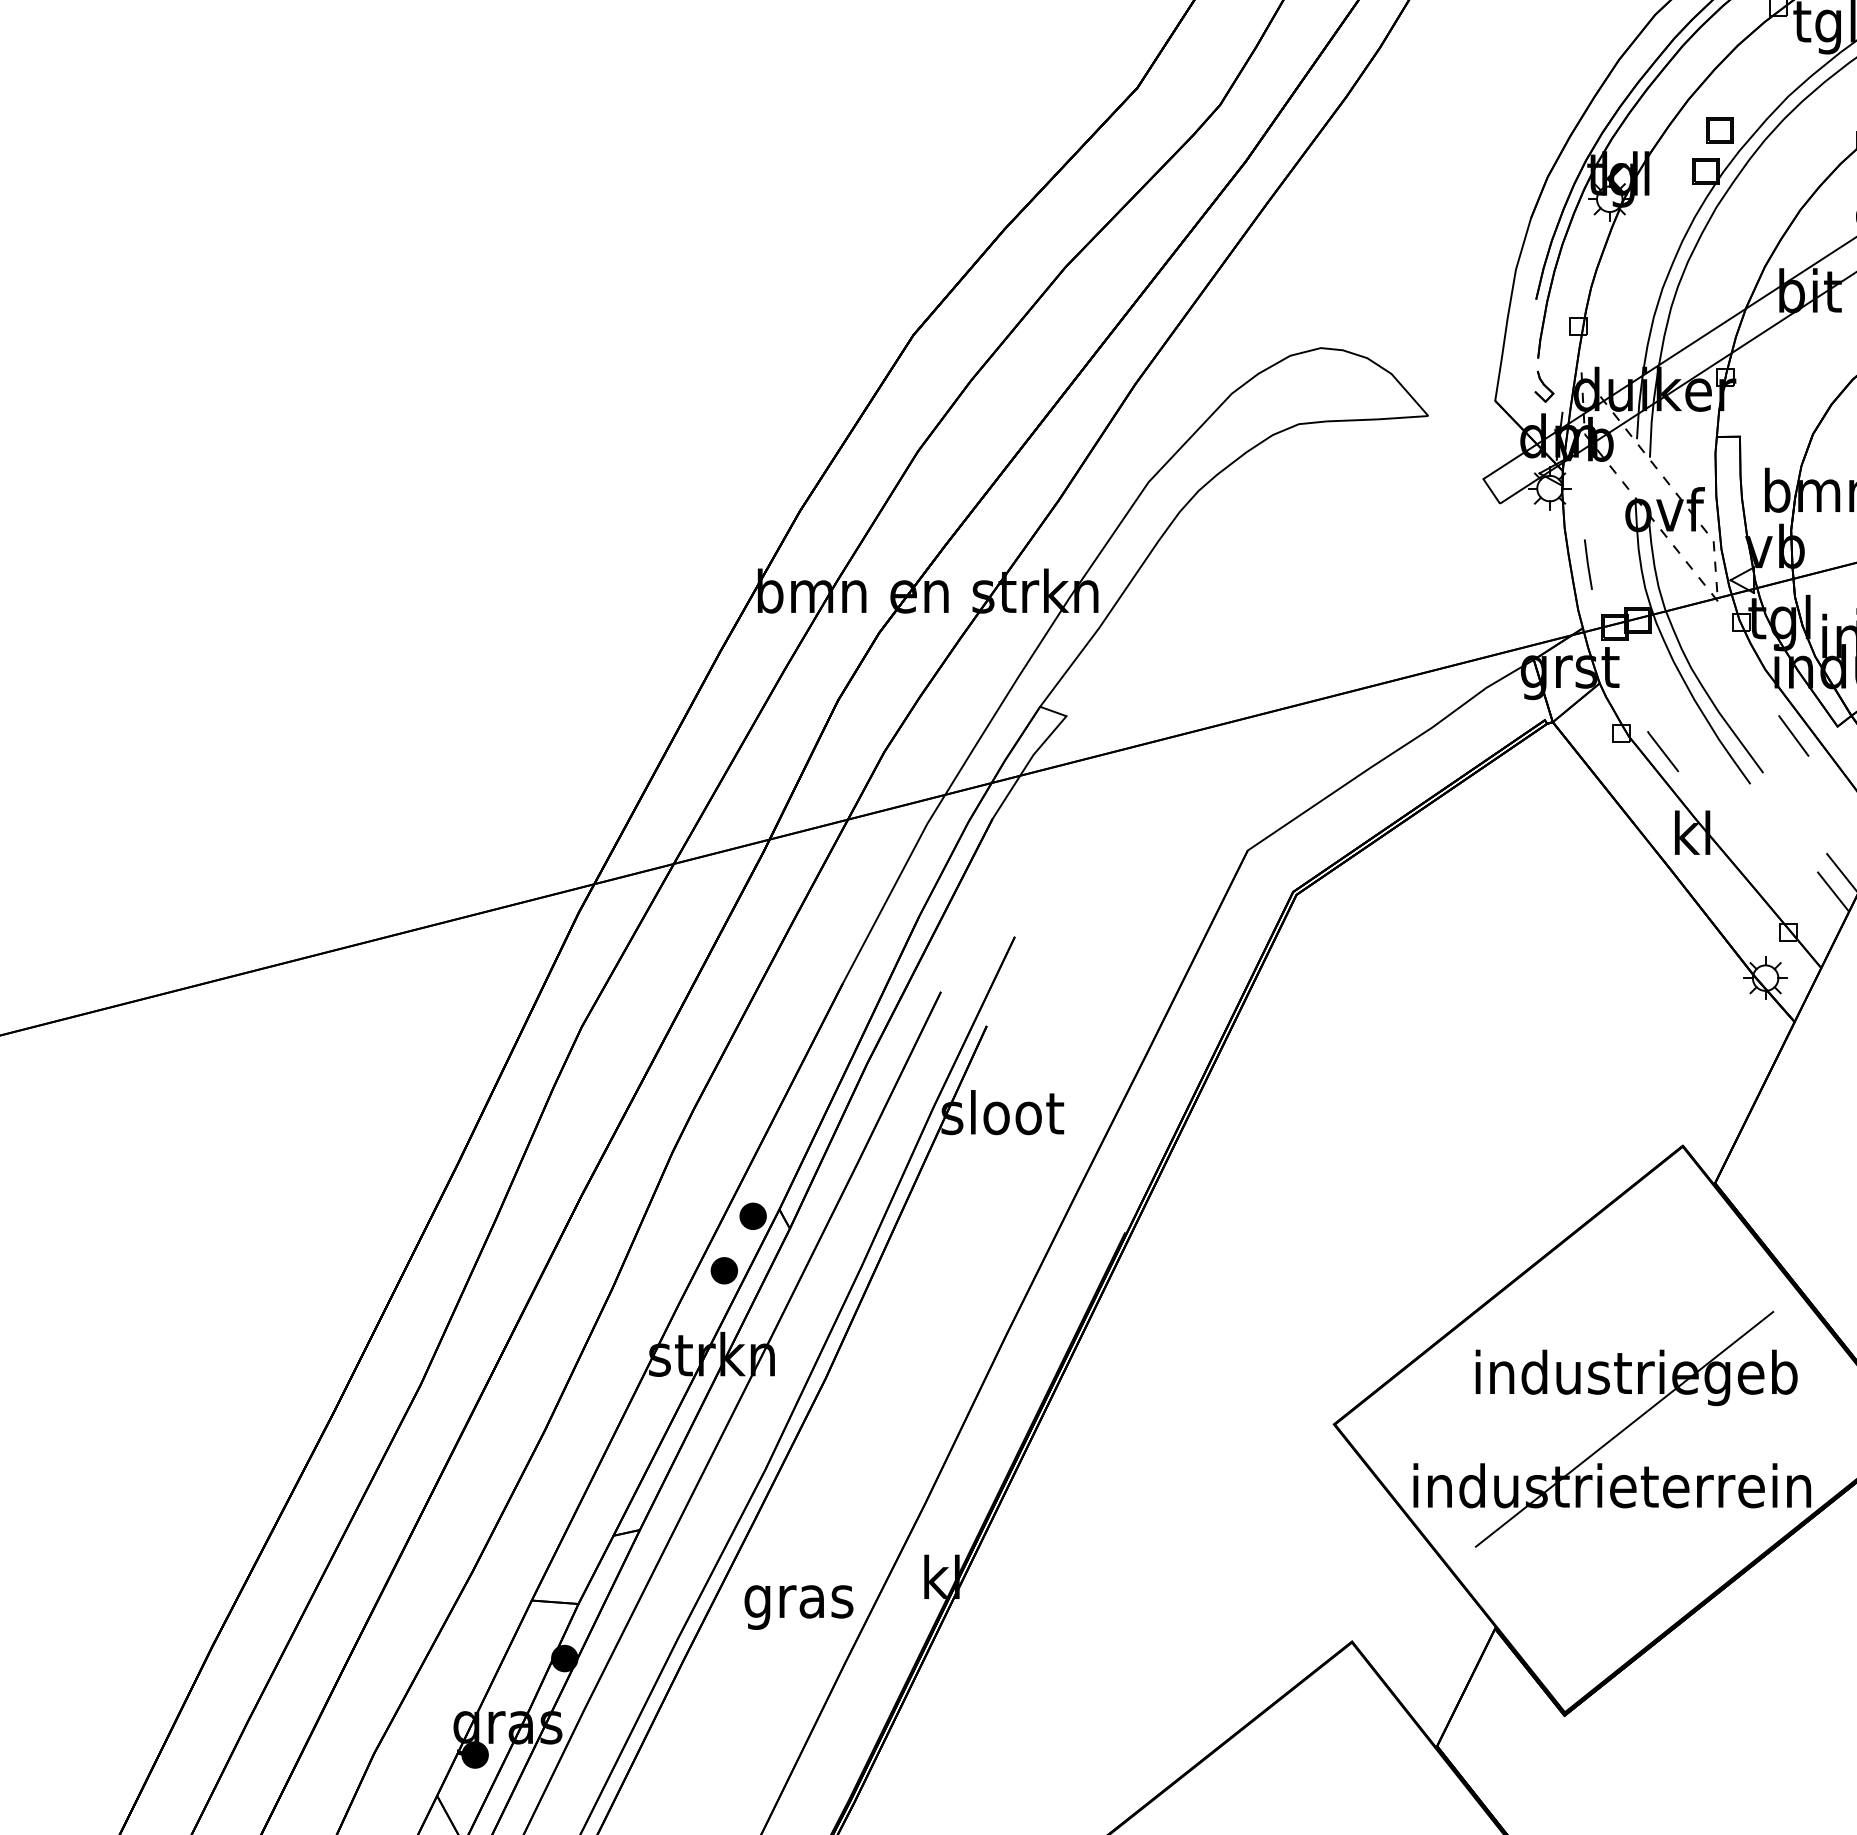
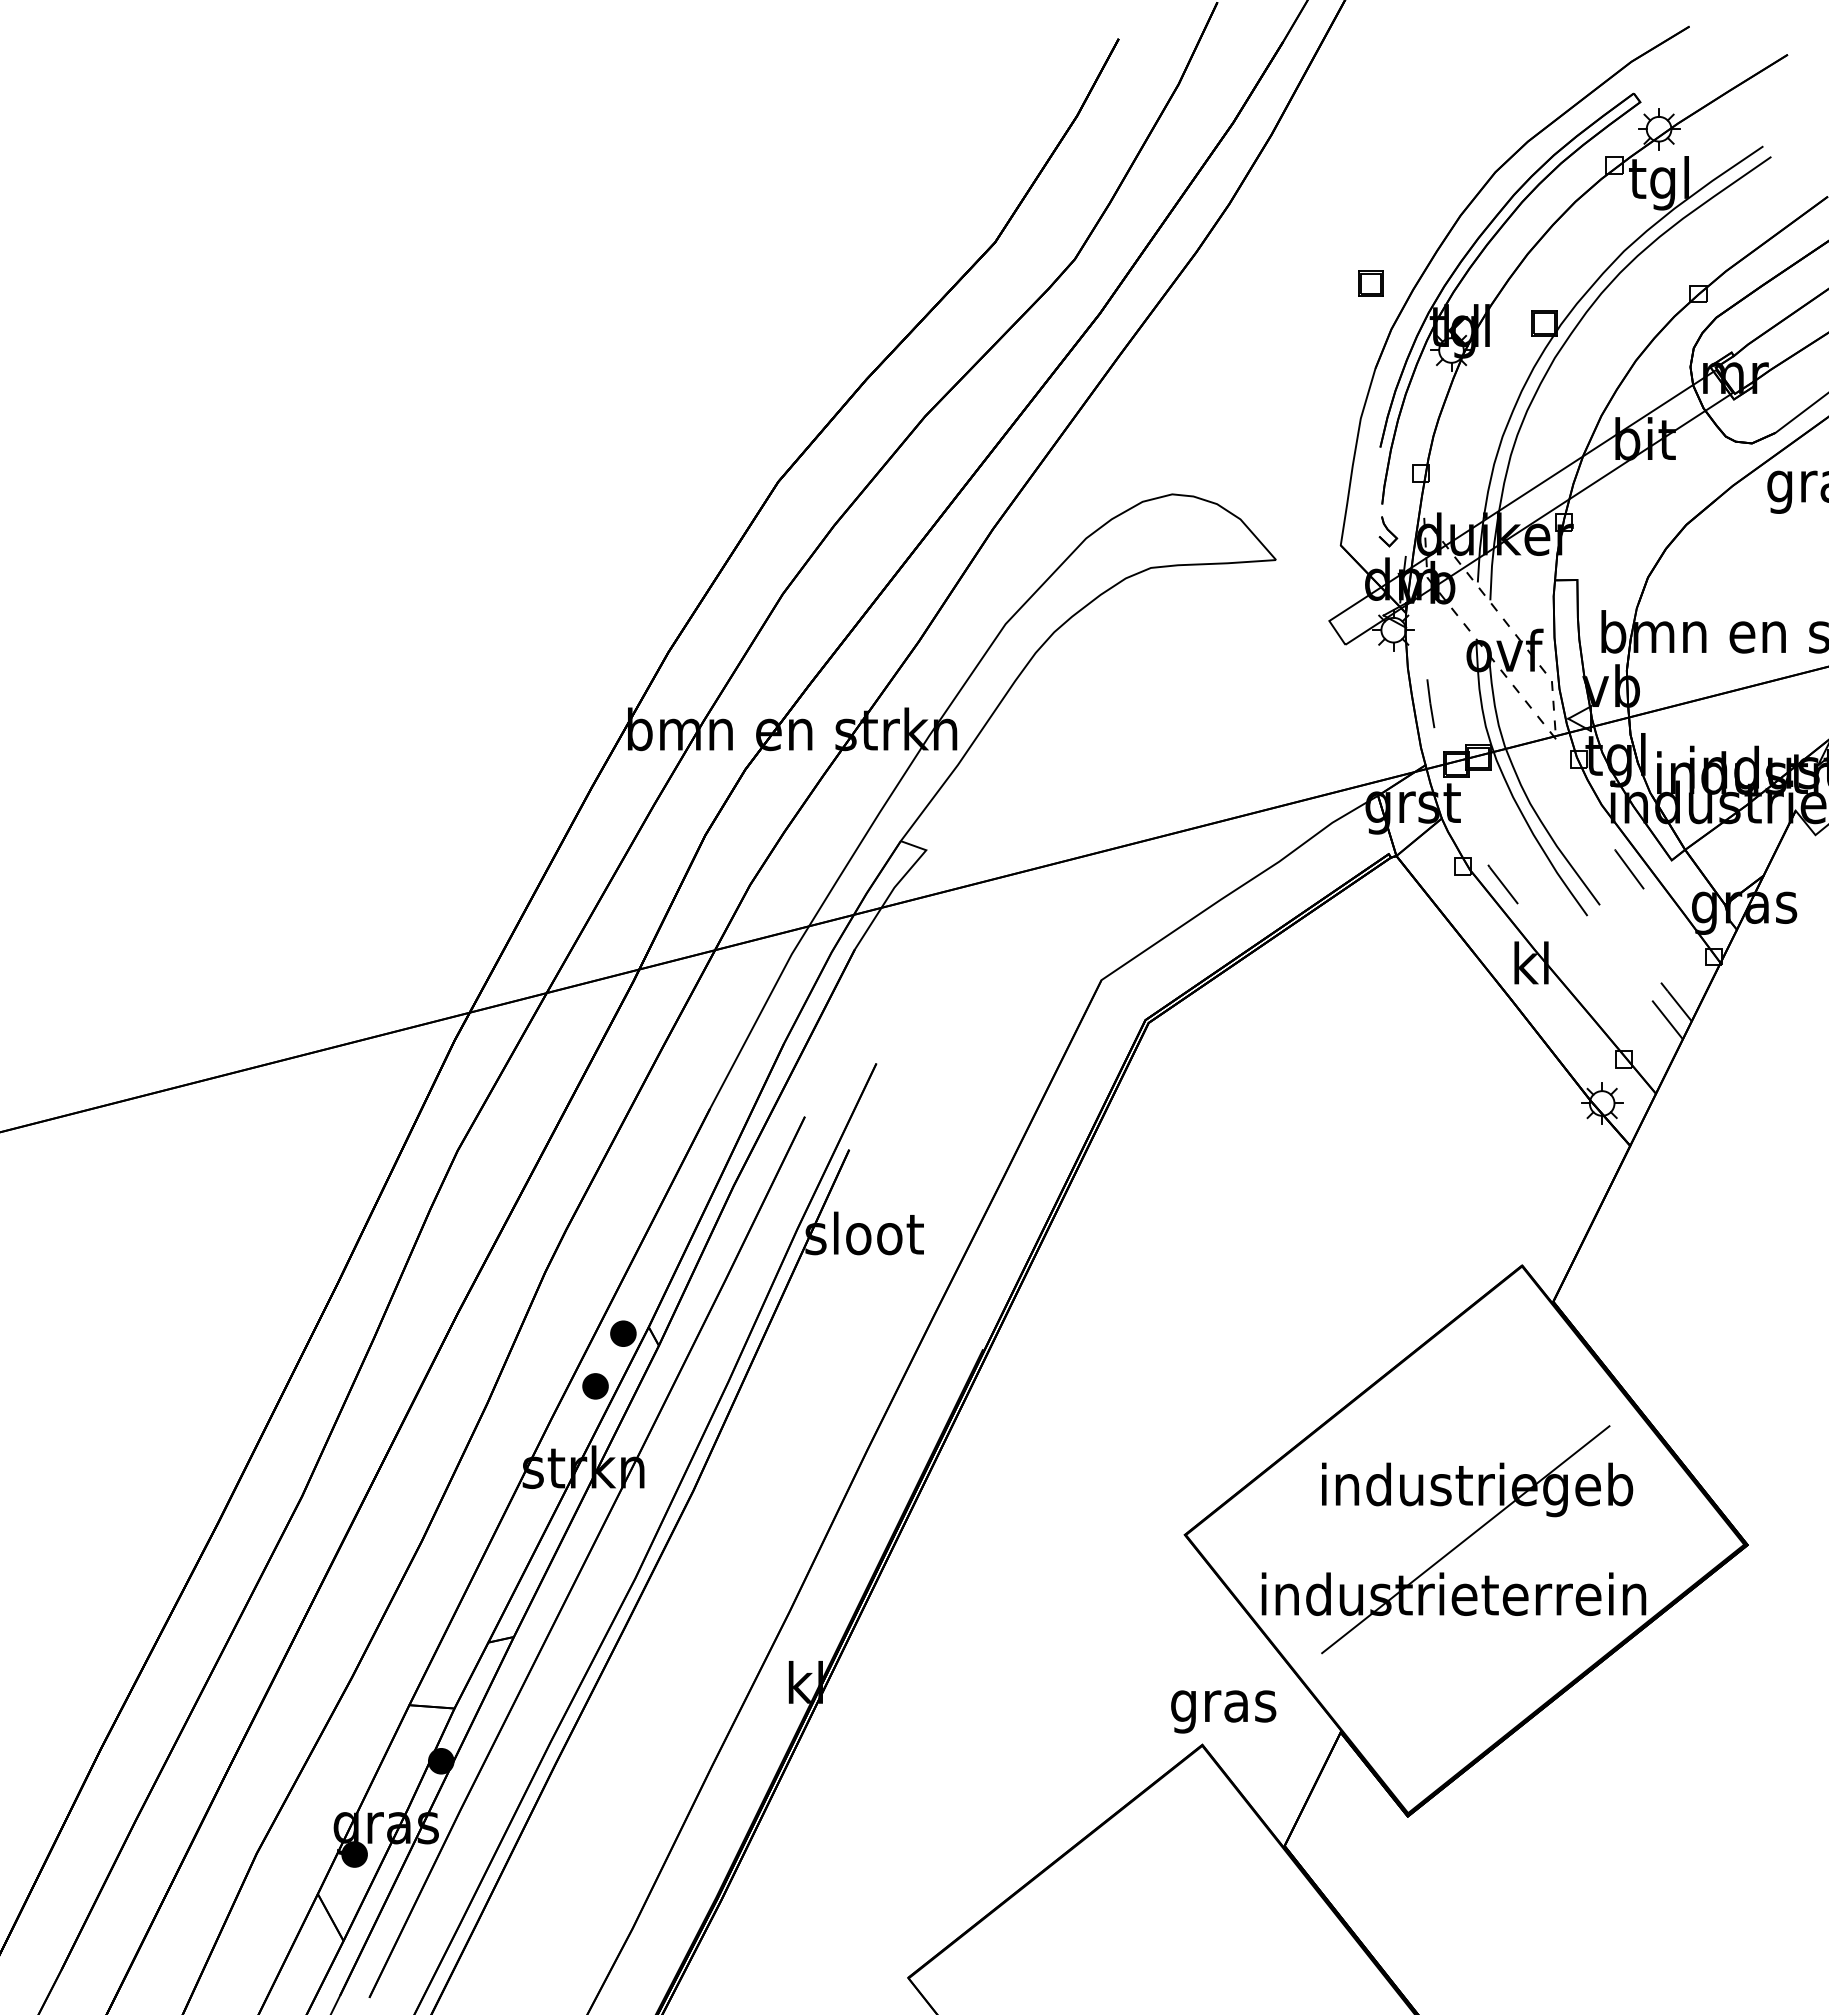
part: (1719, 129) -> (1370, 283), moved
text: (798, 1607) -> (1223, 1711), moved

